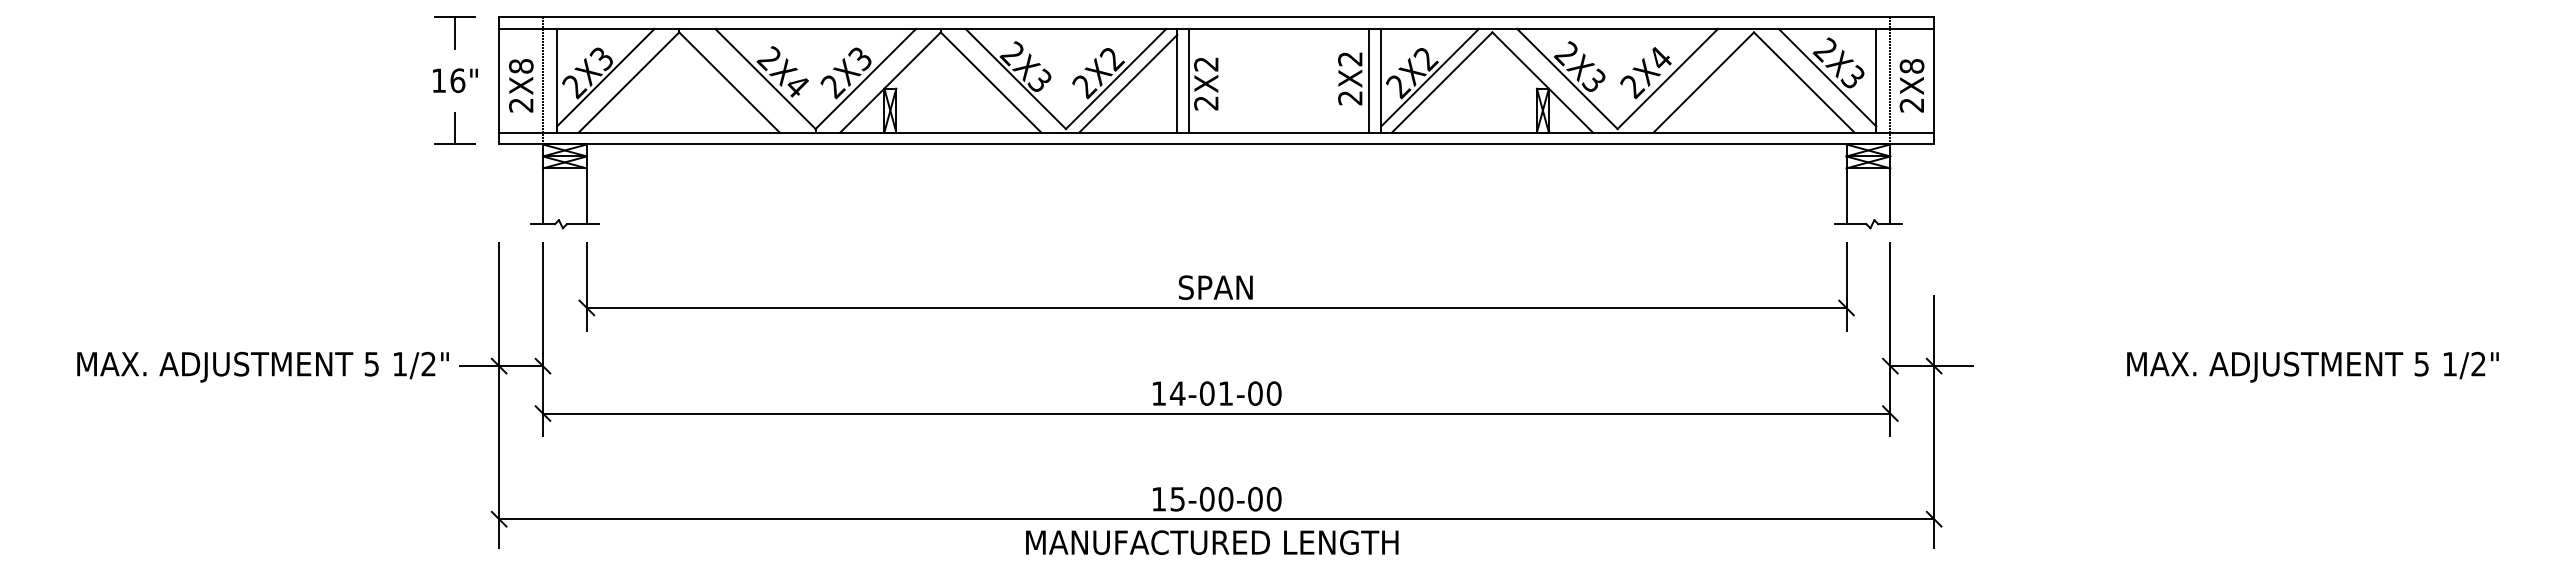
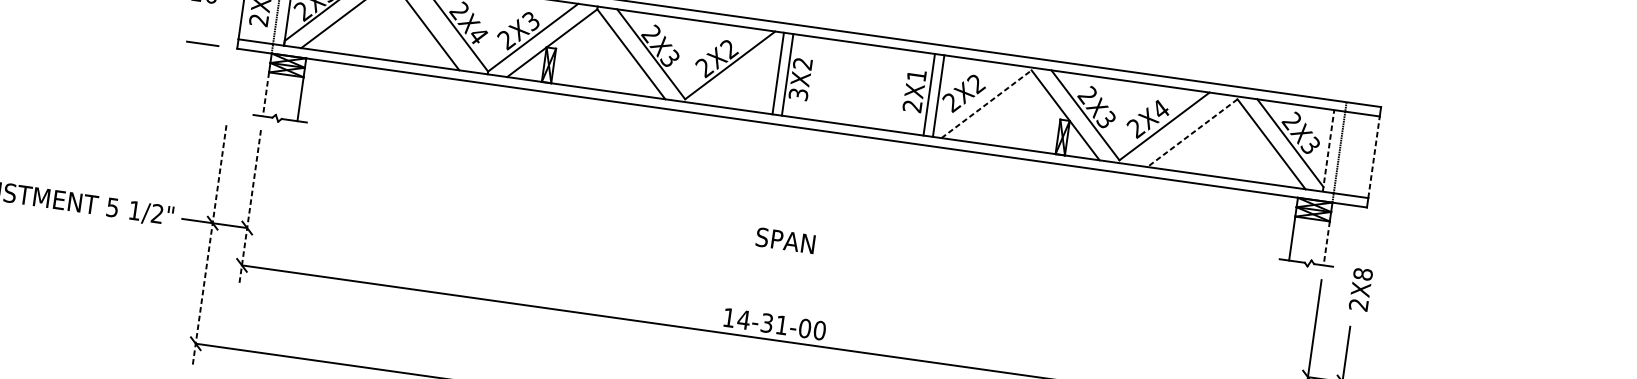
text: (1350, 59) -> (916, 76), 2X2 -> 2X1
line: (1430, 77) -> (977, 99), removed
line: (1876, 80) -> (1328, 150), solid -> dashed
line: (1934, 80) -> (1374, 157), solid -> dashed
line: (1442, 82) -> (986, 104), solid -> dashed
line: (1703, 82) -> (1192, 133), solid -> dashed
line: (1128, 83) -> (739, 70), removed
text: (1911, 85) -> (1360, 289), moved
text: (1206, 103) -> (798, 94), 2X2 -> 3X2
line: (455, 128) -> (204, 31), removed
line: (542, 196) -> (265, 94), solid -> dashed
line: (1890, 196) -> (1326, 243), solid -> dashed
part: (1216, 307) -> (783, 256), removed
line: (542, 339) -> (249, 207), solid -> dashed
text: (1206, 393) -> (766, 323), 14-01-00 -> 14-31-00
line: (499, 395) -> (209, 246), solid -> dashed

